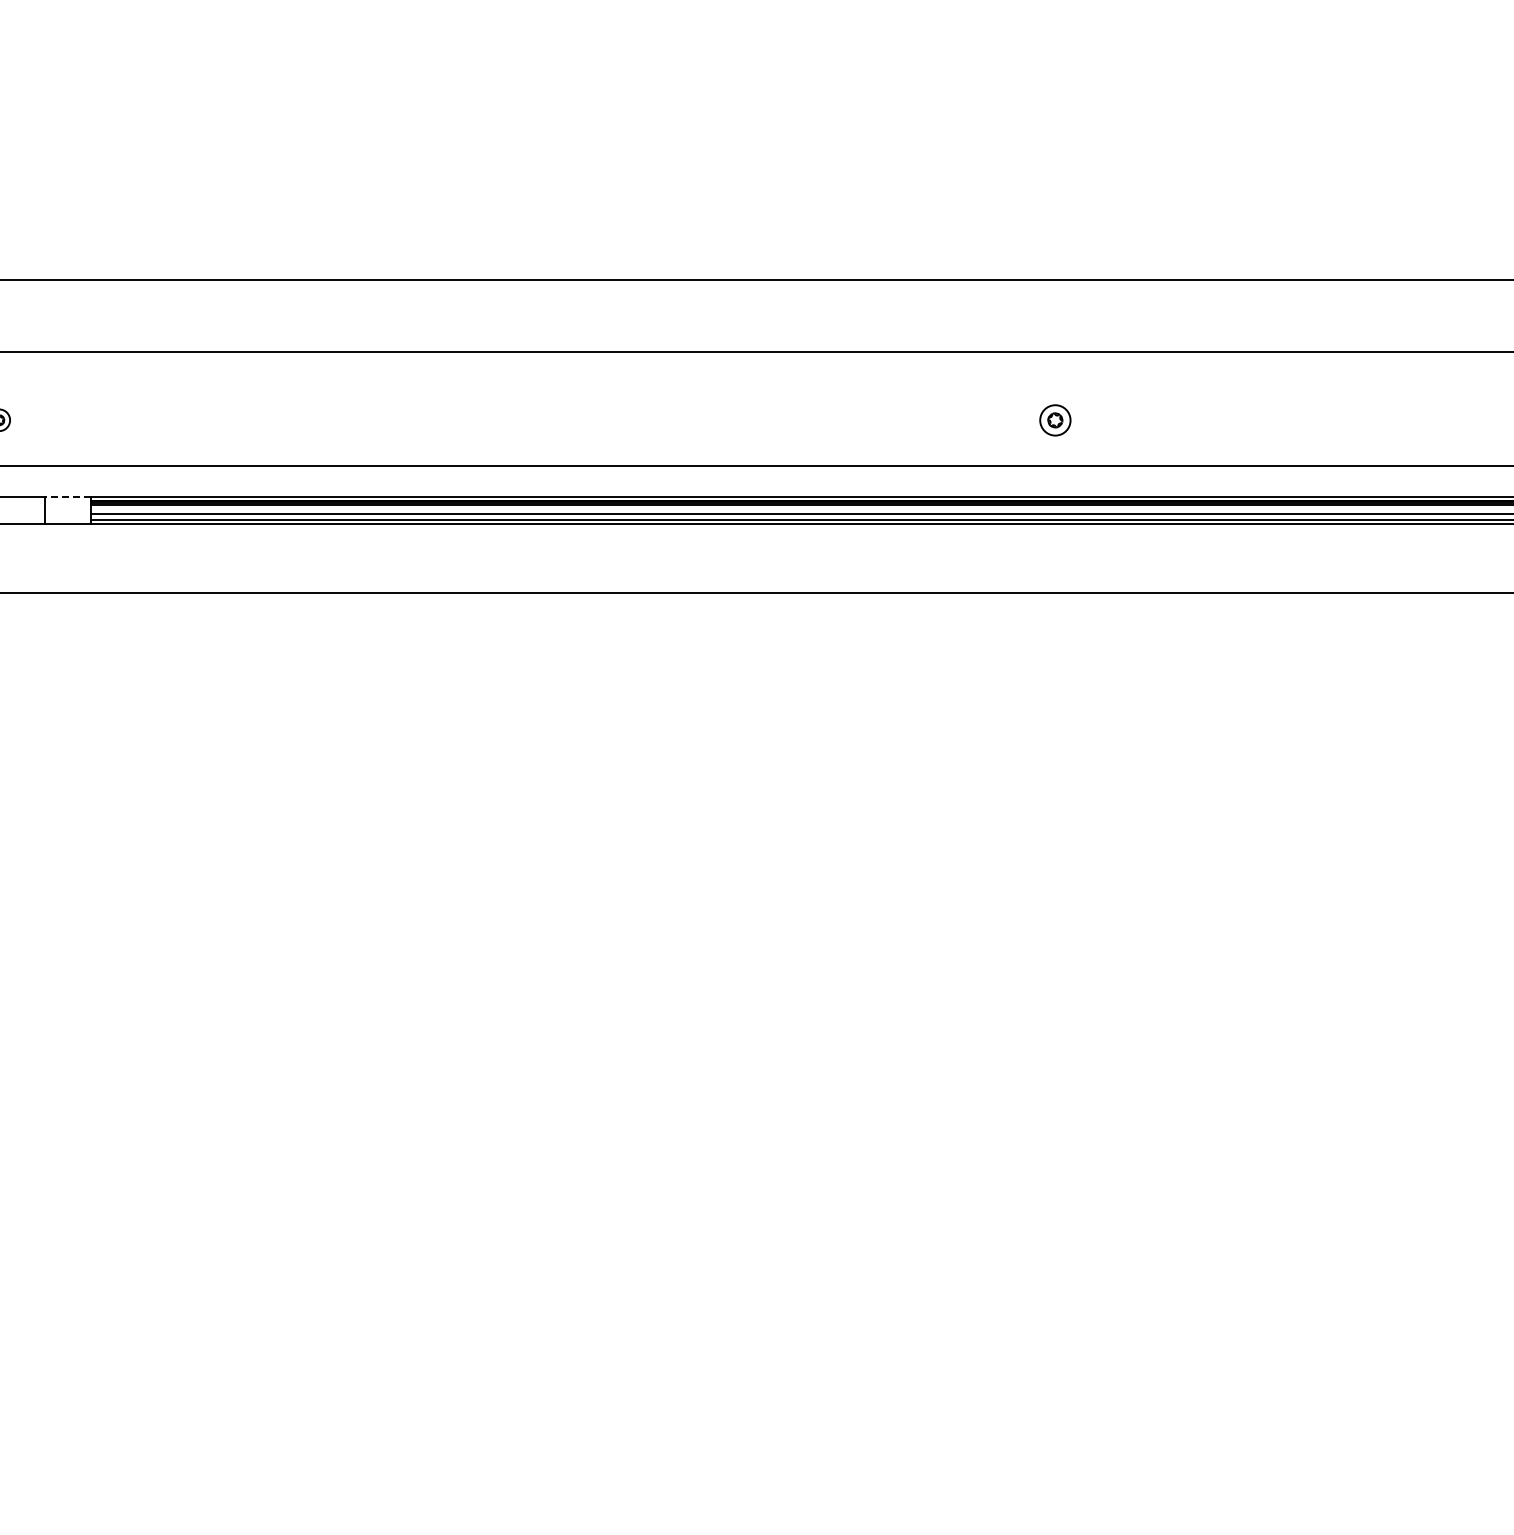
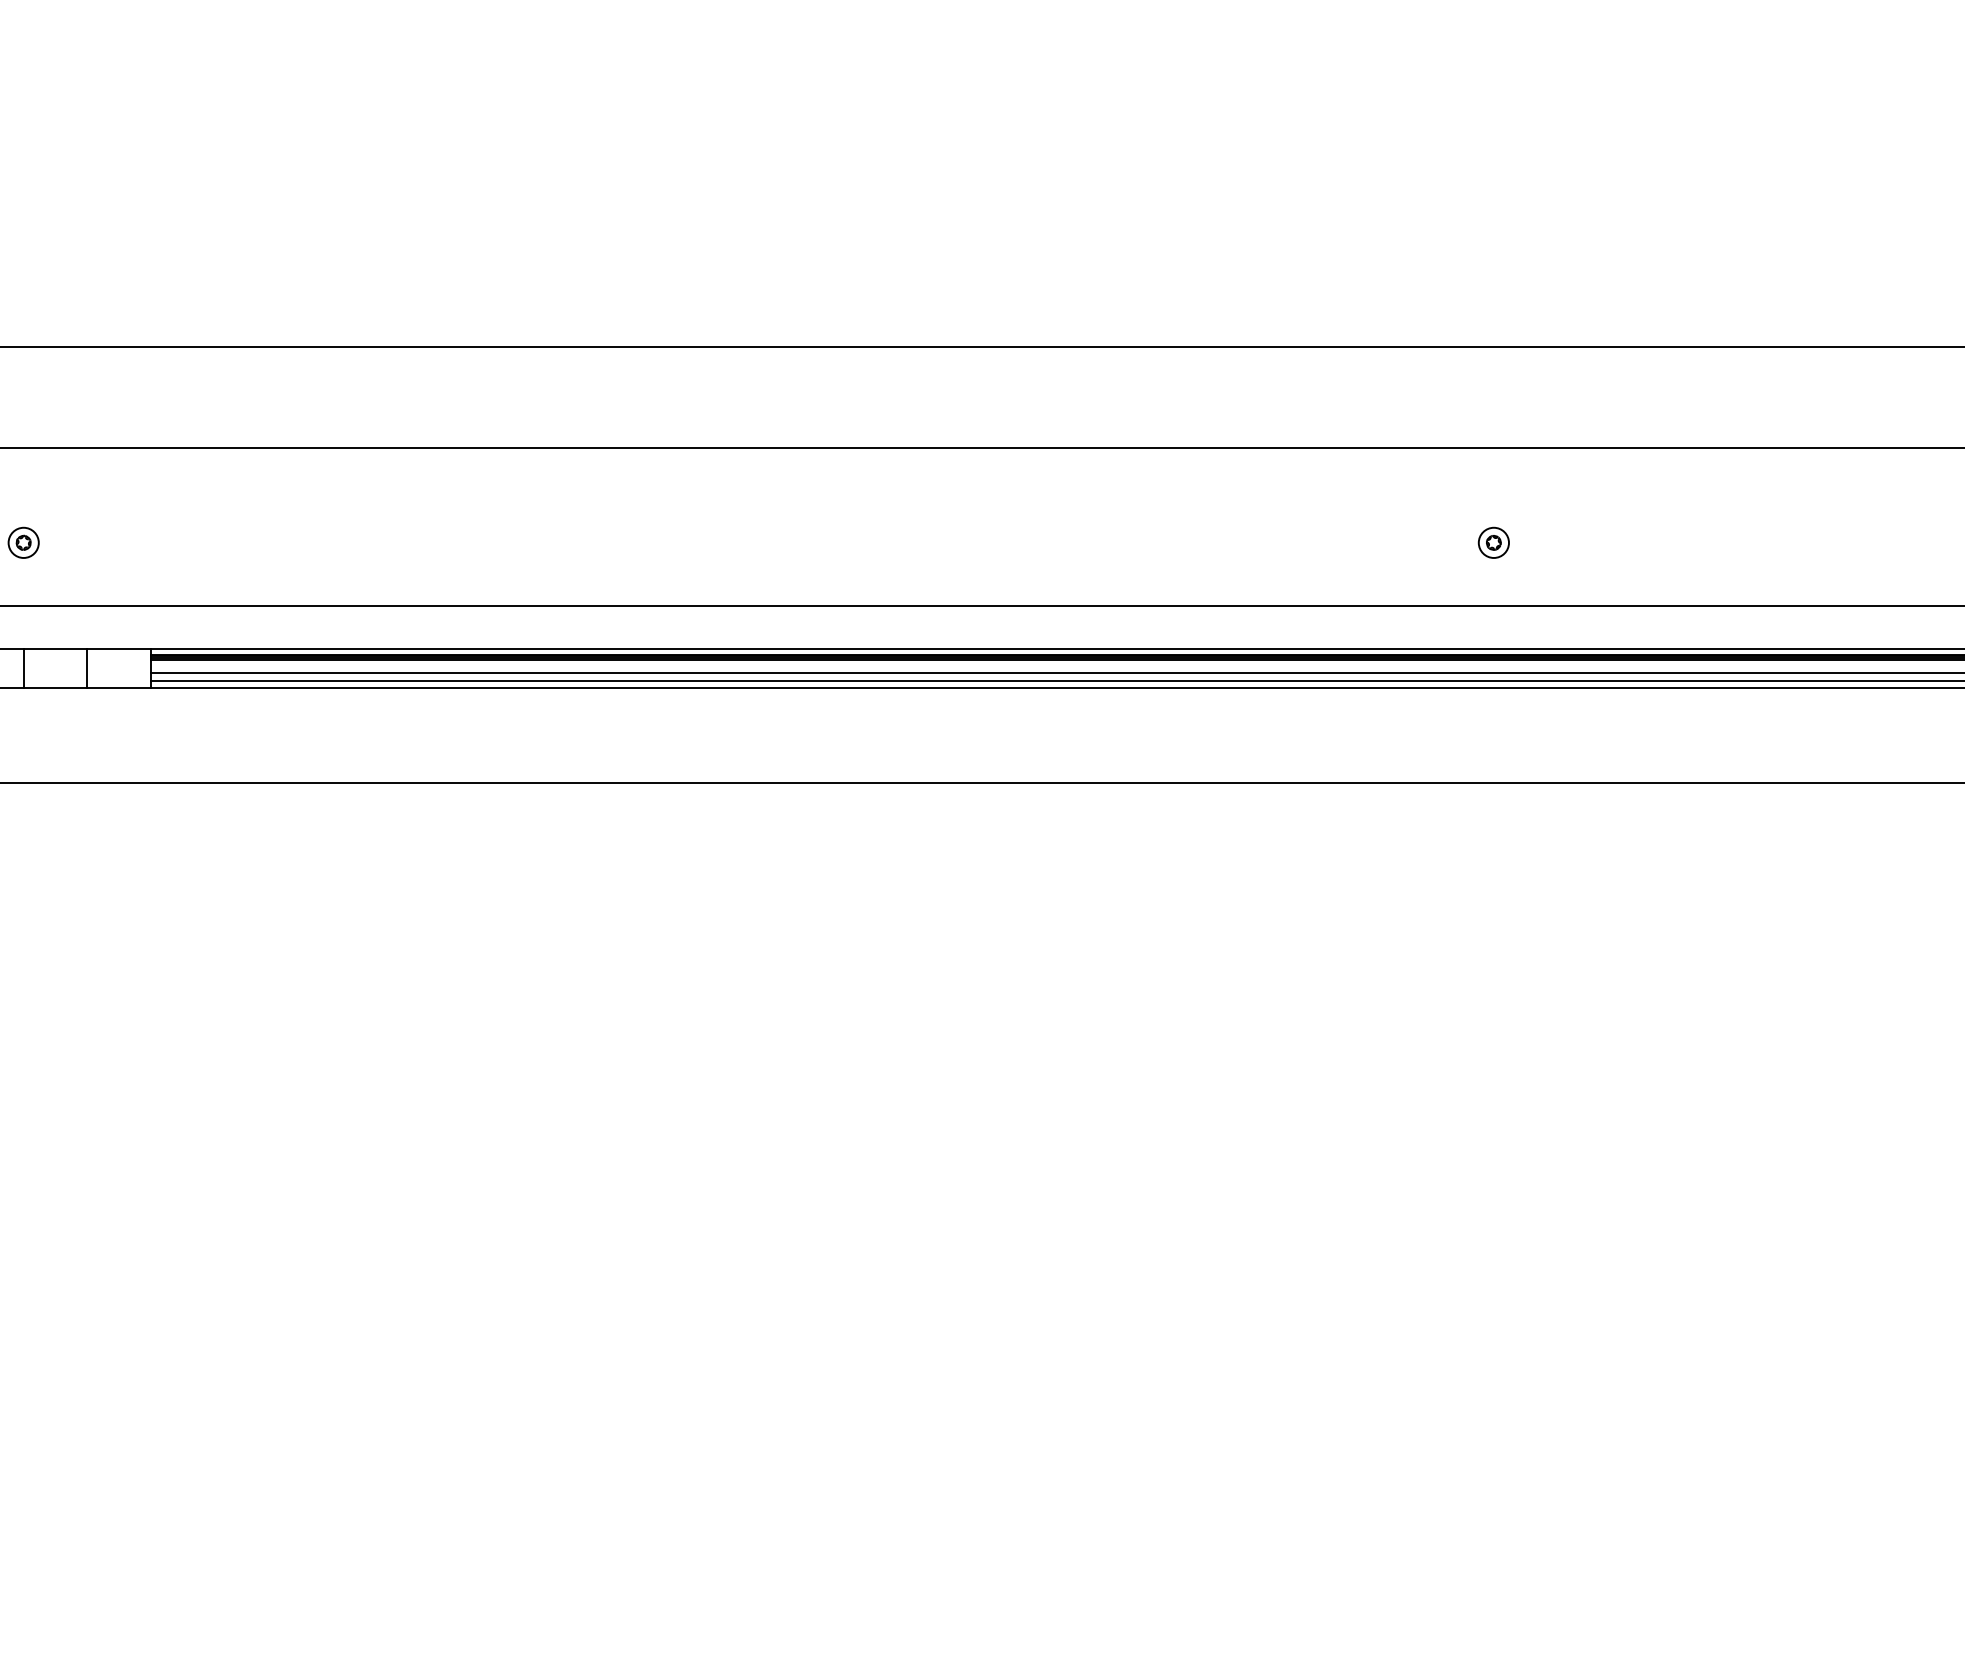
part: (1054, 419) -> (1492, 541), size x0.71
line: (67, 496) -> (118, 648), dashed -> solid

